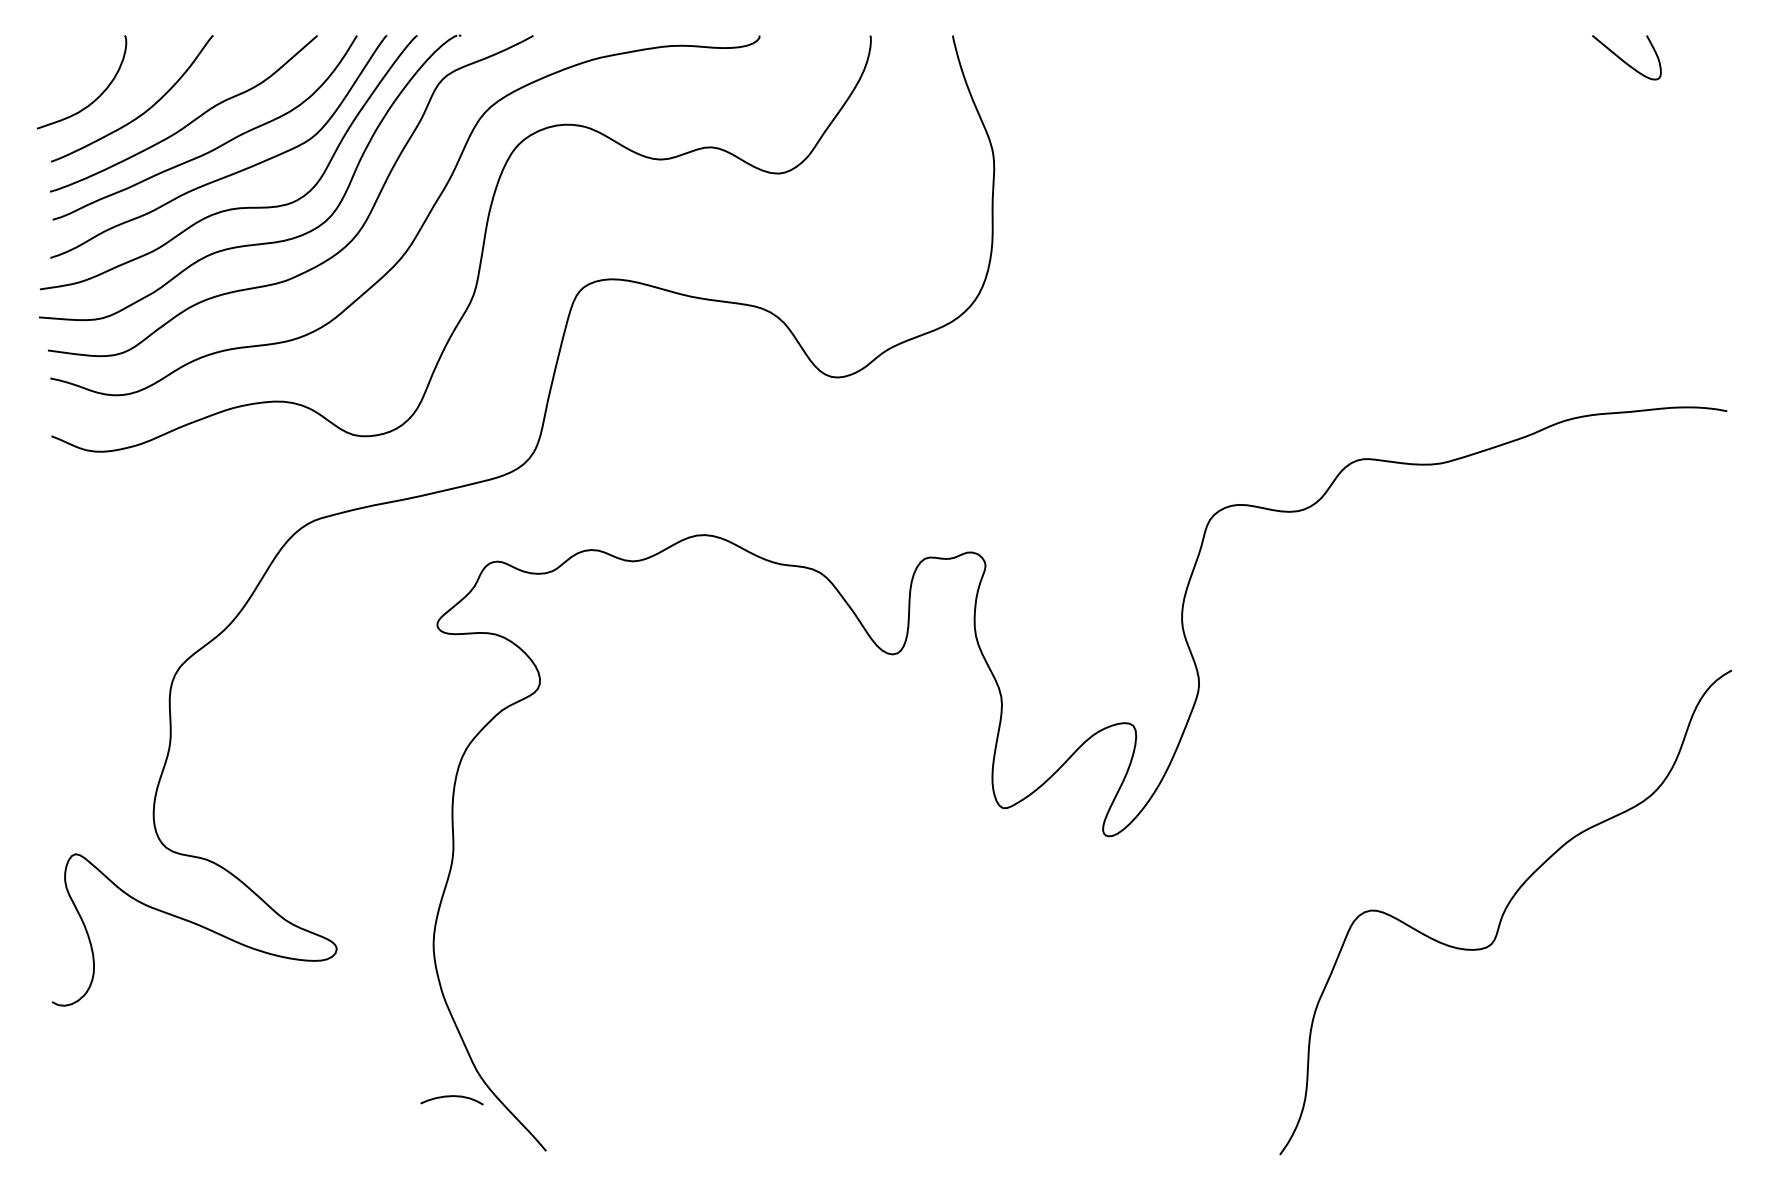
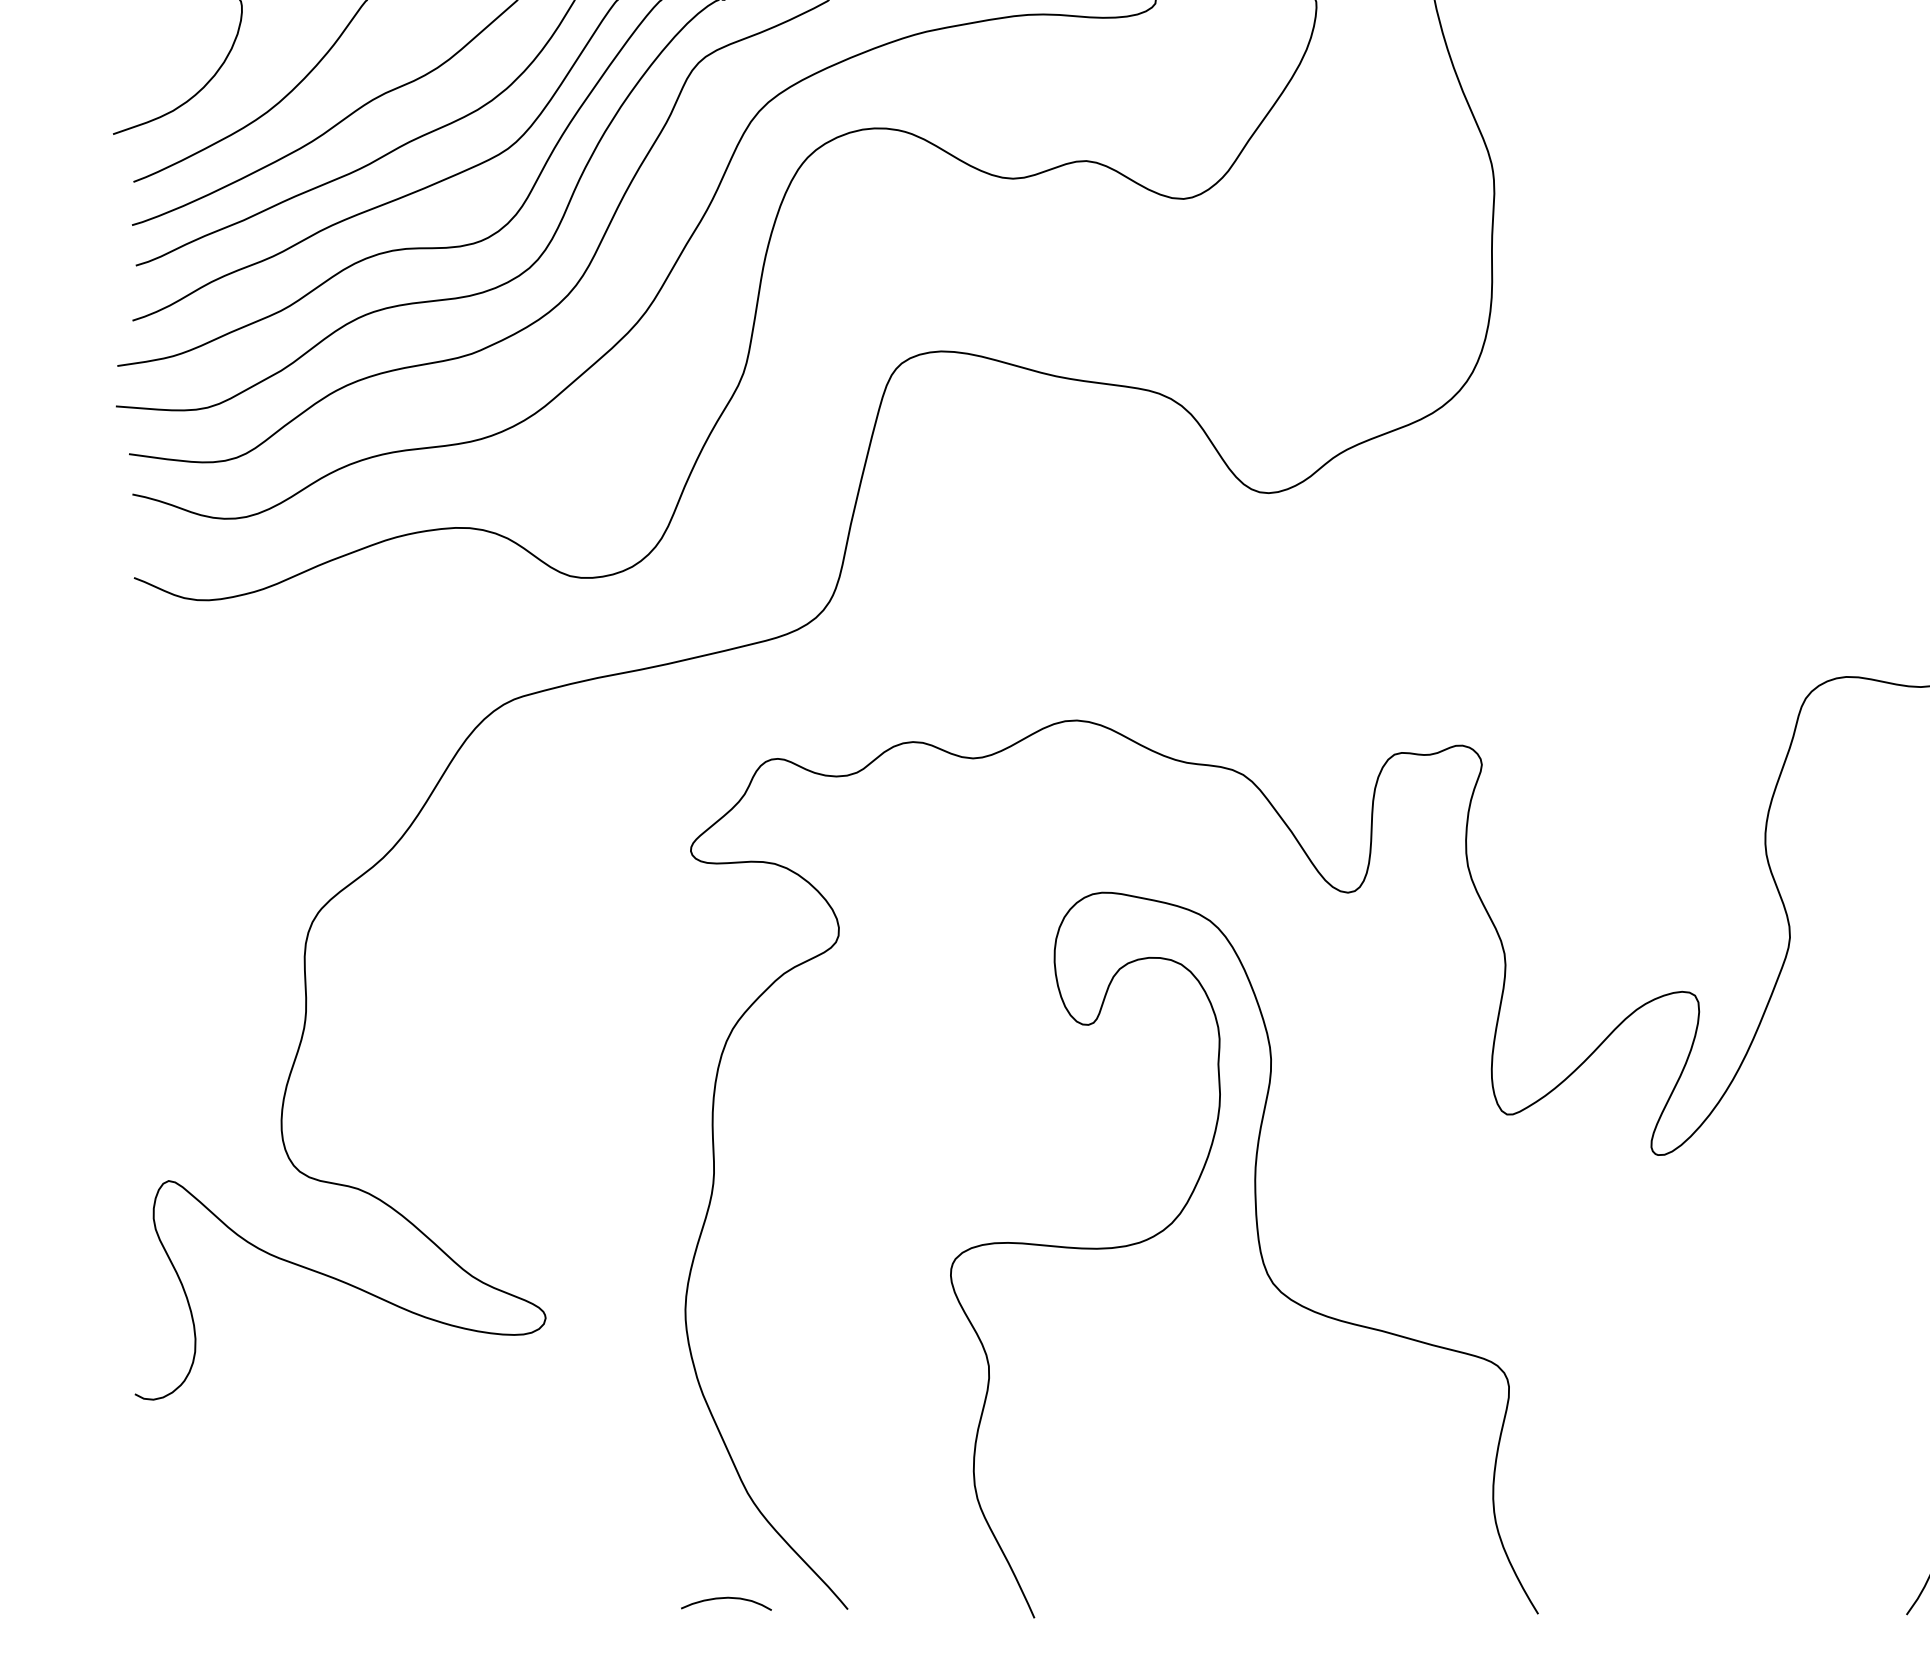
curve: (831, 905) -> (1259, 1254), added
curve: (450, 1097) -> (724, 1599), moved

